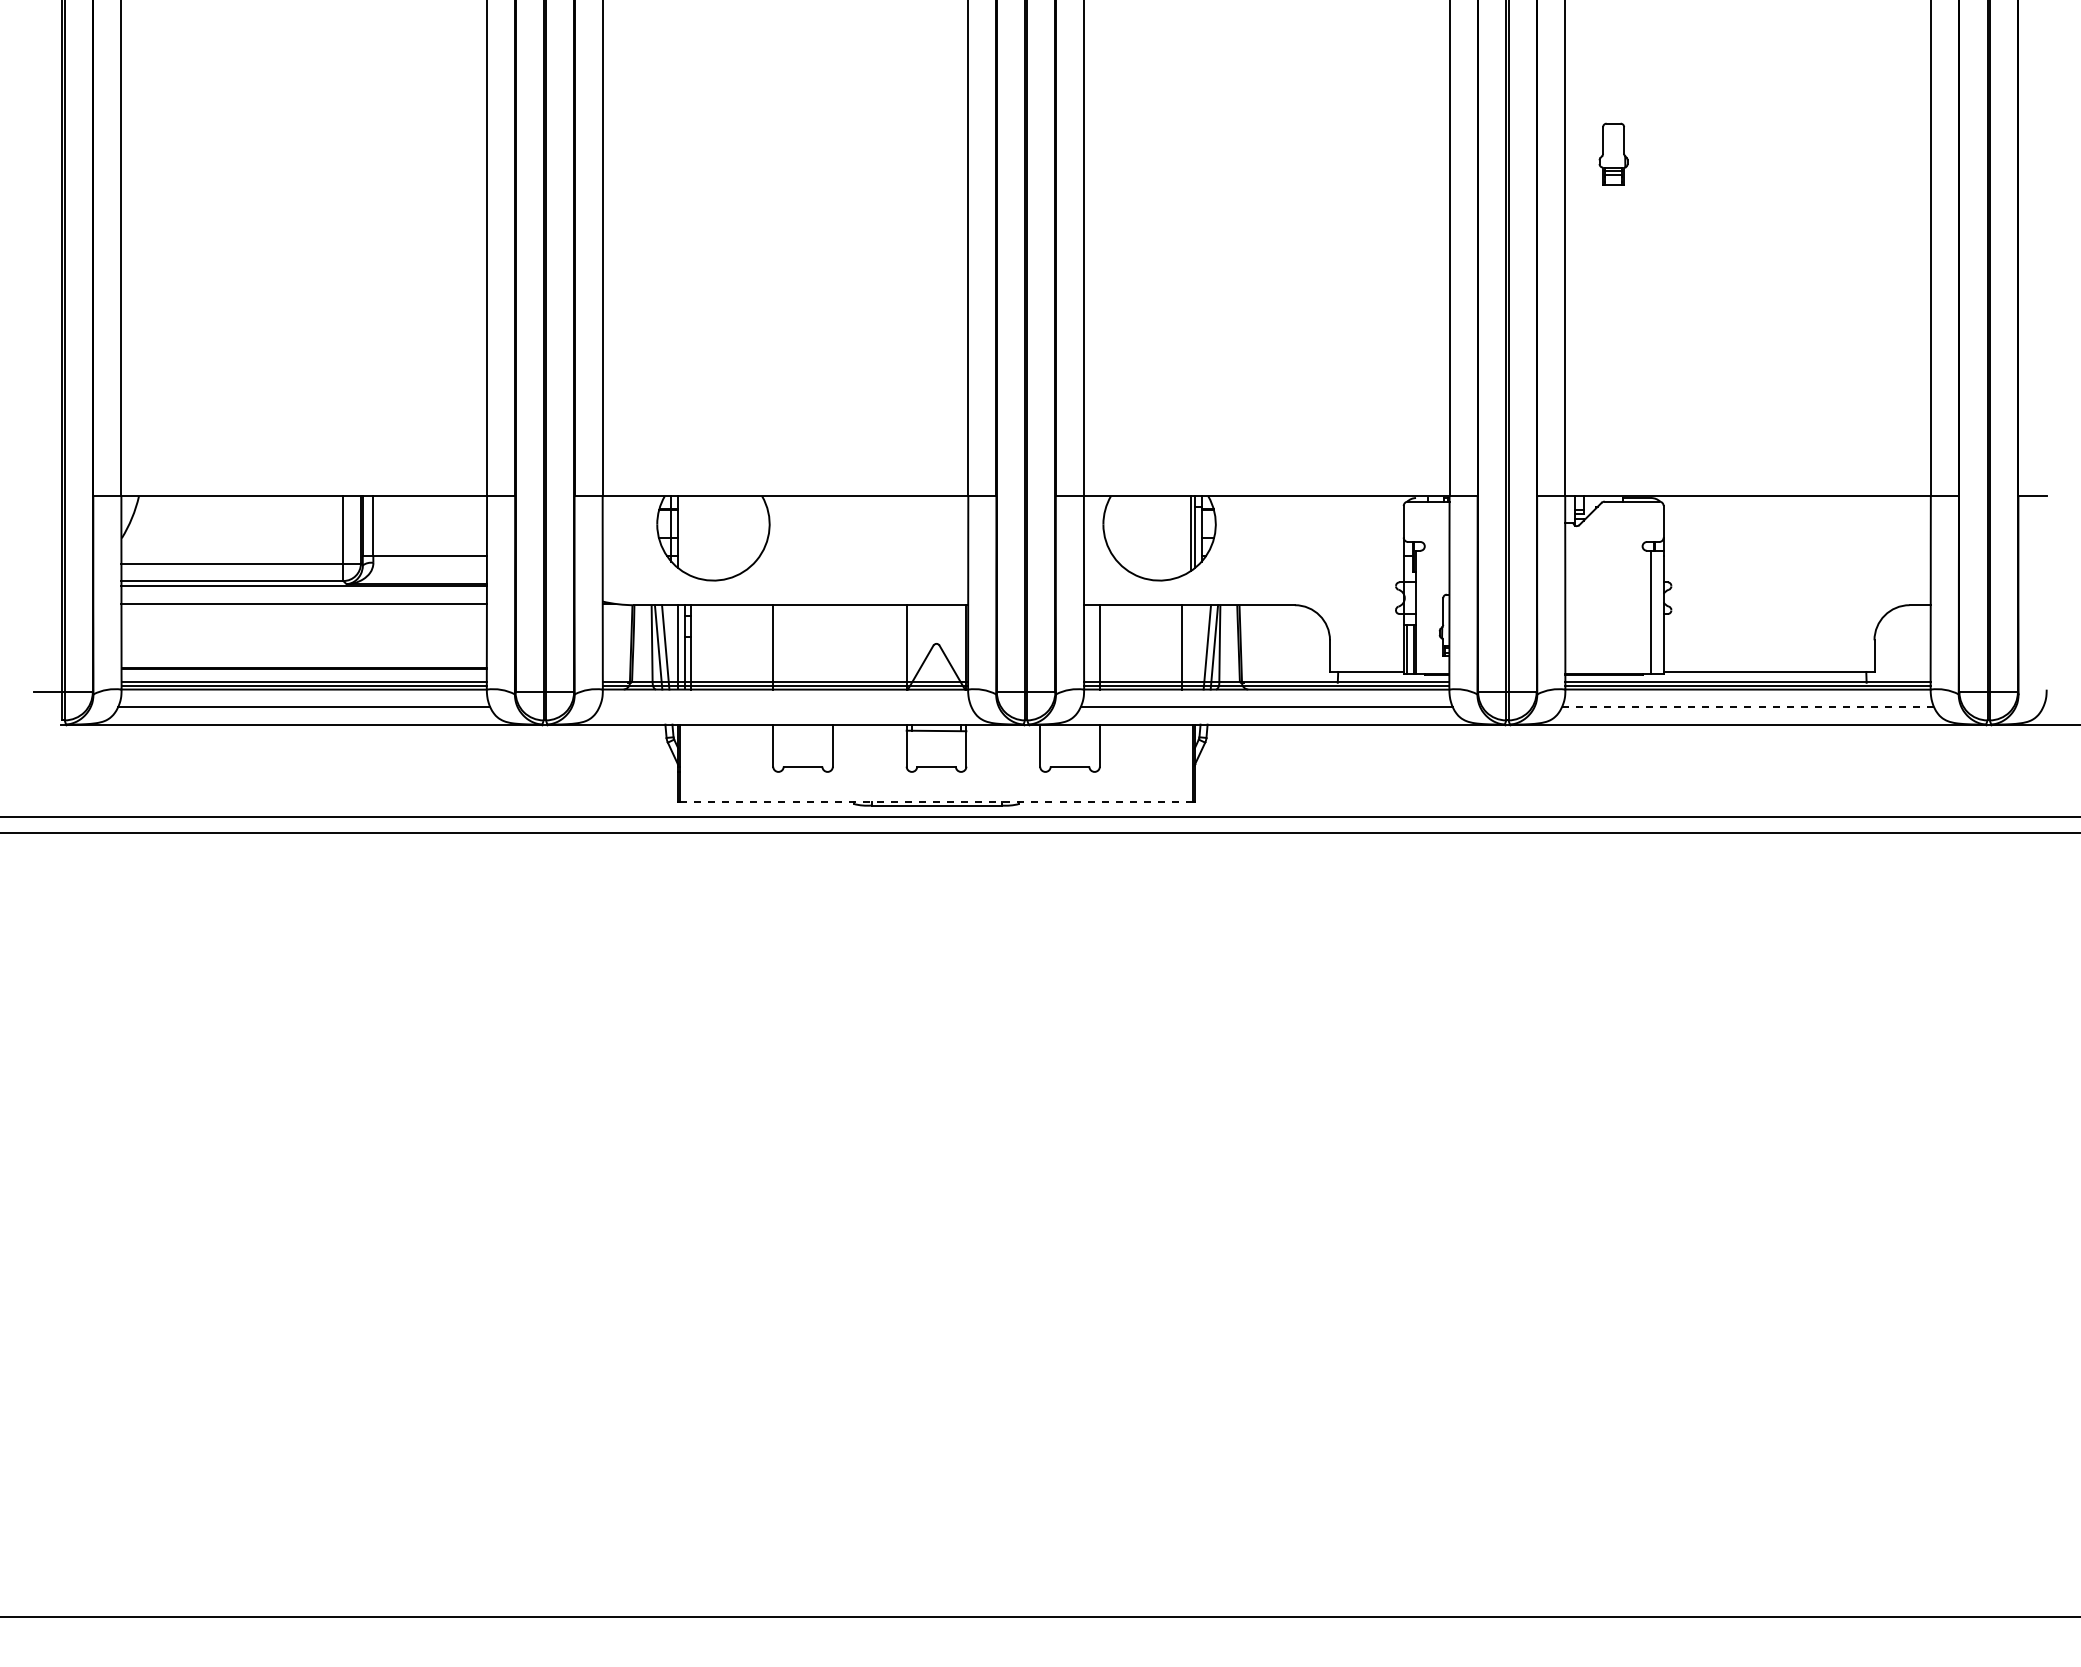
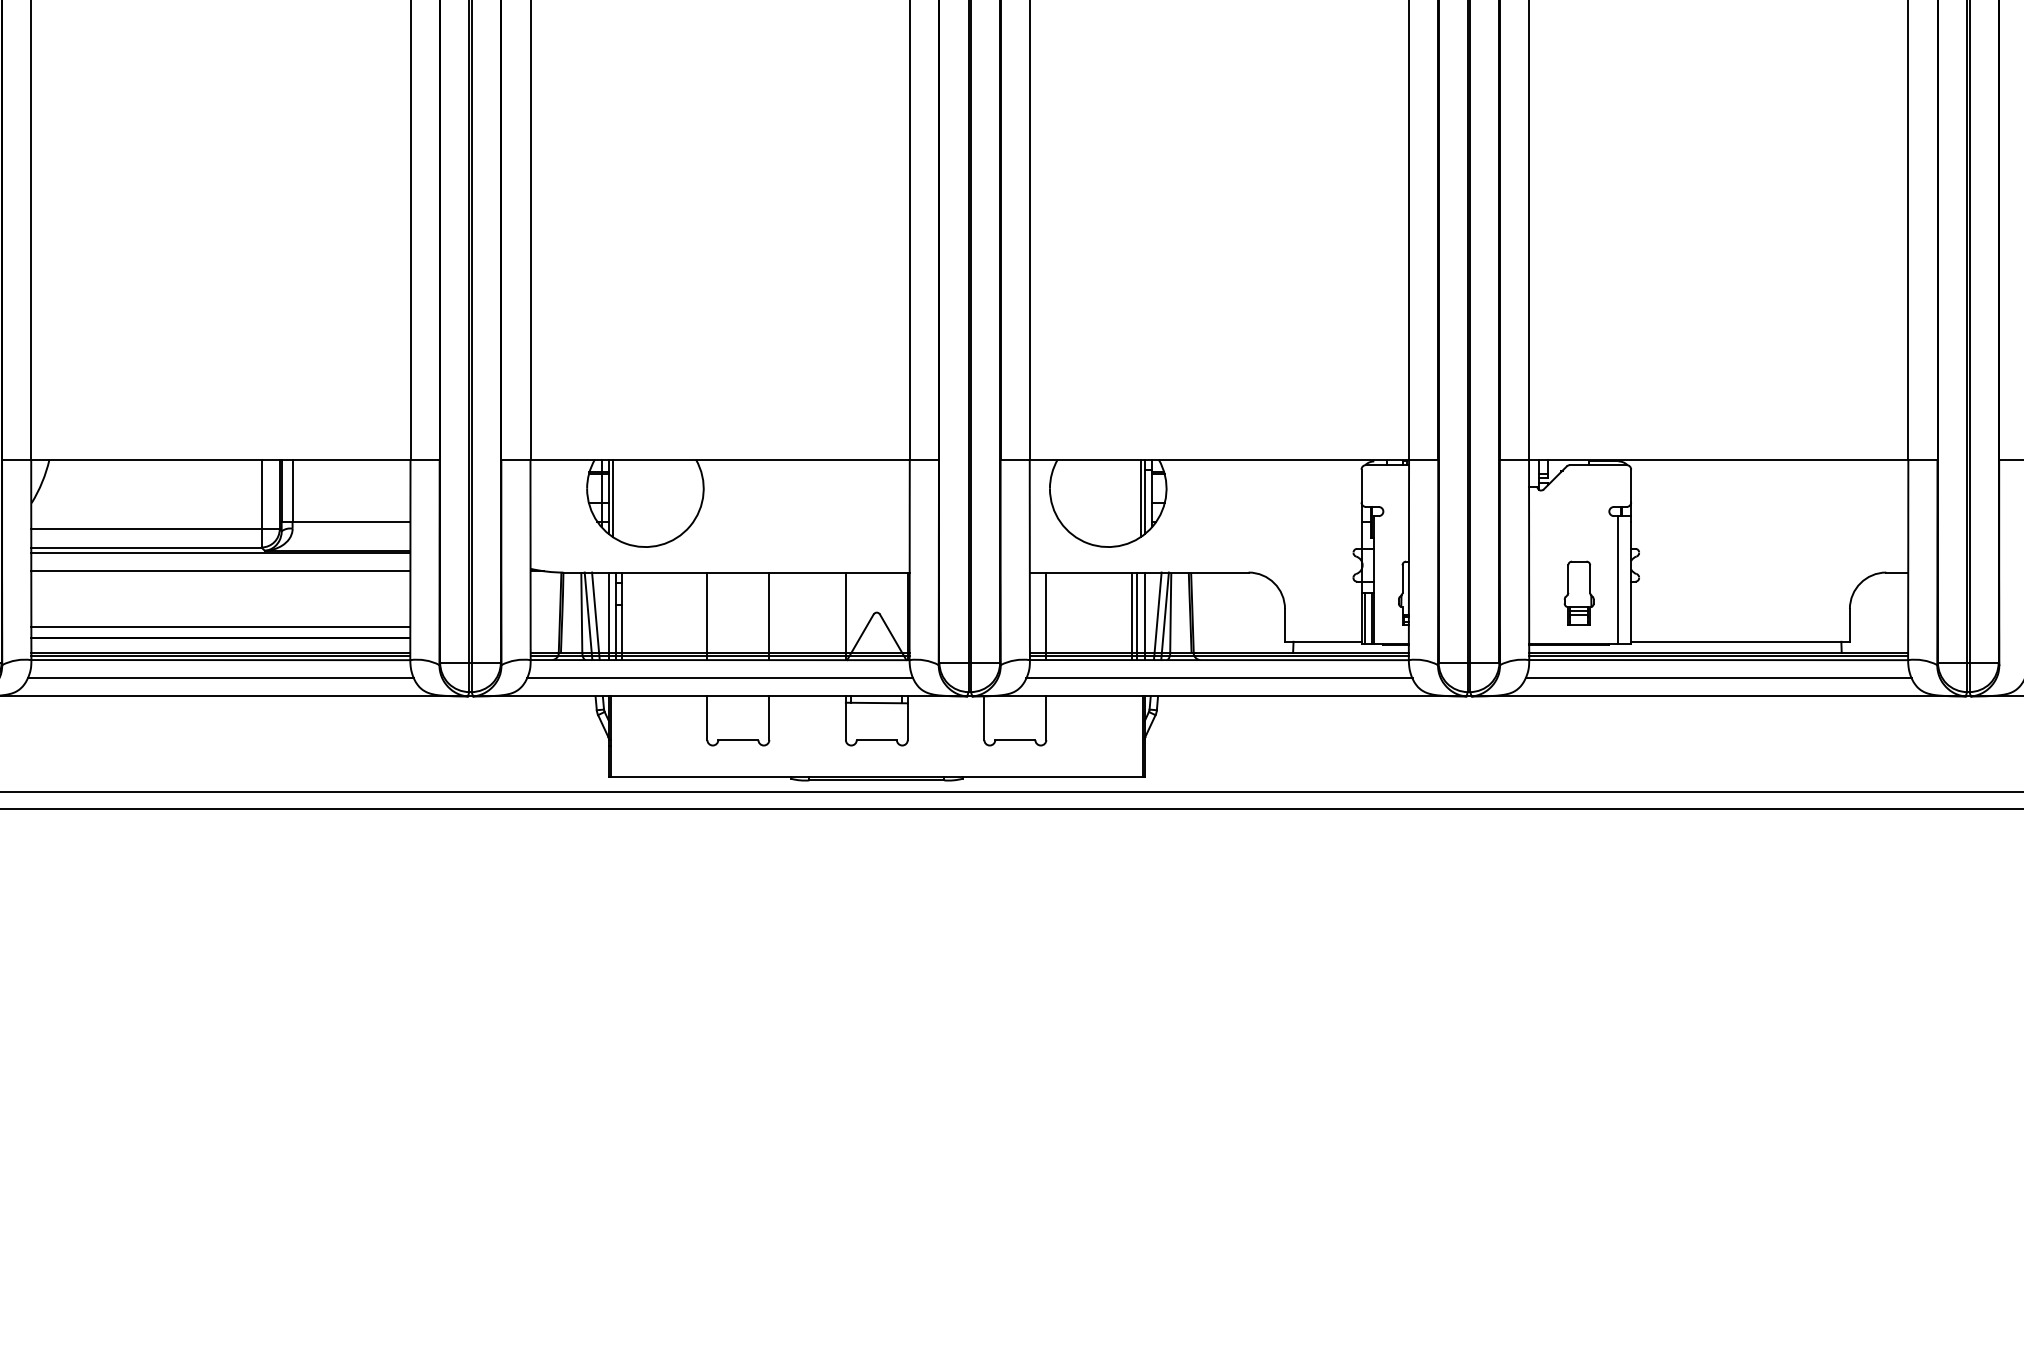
part: (1613, 153) -> (1579, 592), moved
line: (681, 533) -> (612, 498), added
line: (832, 647) -> (768, 616), added
line: (1187, 647) -> (1137, 616), added
line: (1194, 647) -> (1144, 616), added
line: (303, 657) -> (220, 626), added
line: (785, 707) -> (720, 678), added
line: (1747, 707) -> (1718, 678), dashed -> solid
line: (936, 801) -> (876, 776), dashed -> solid

